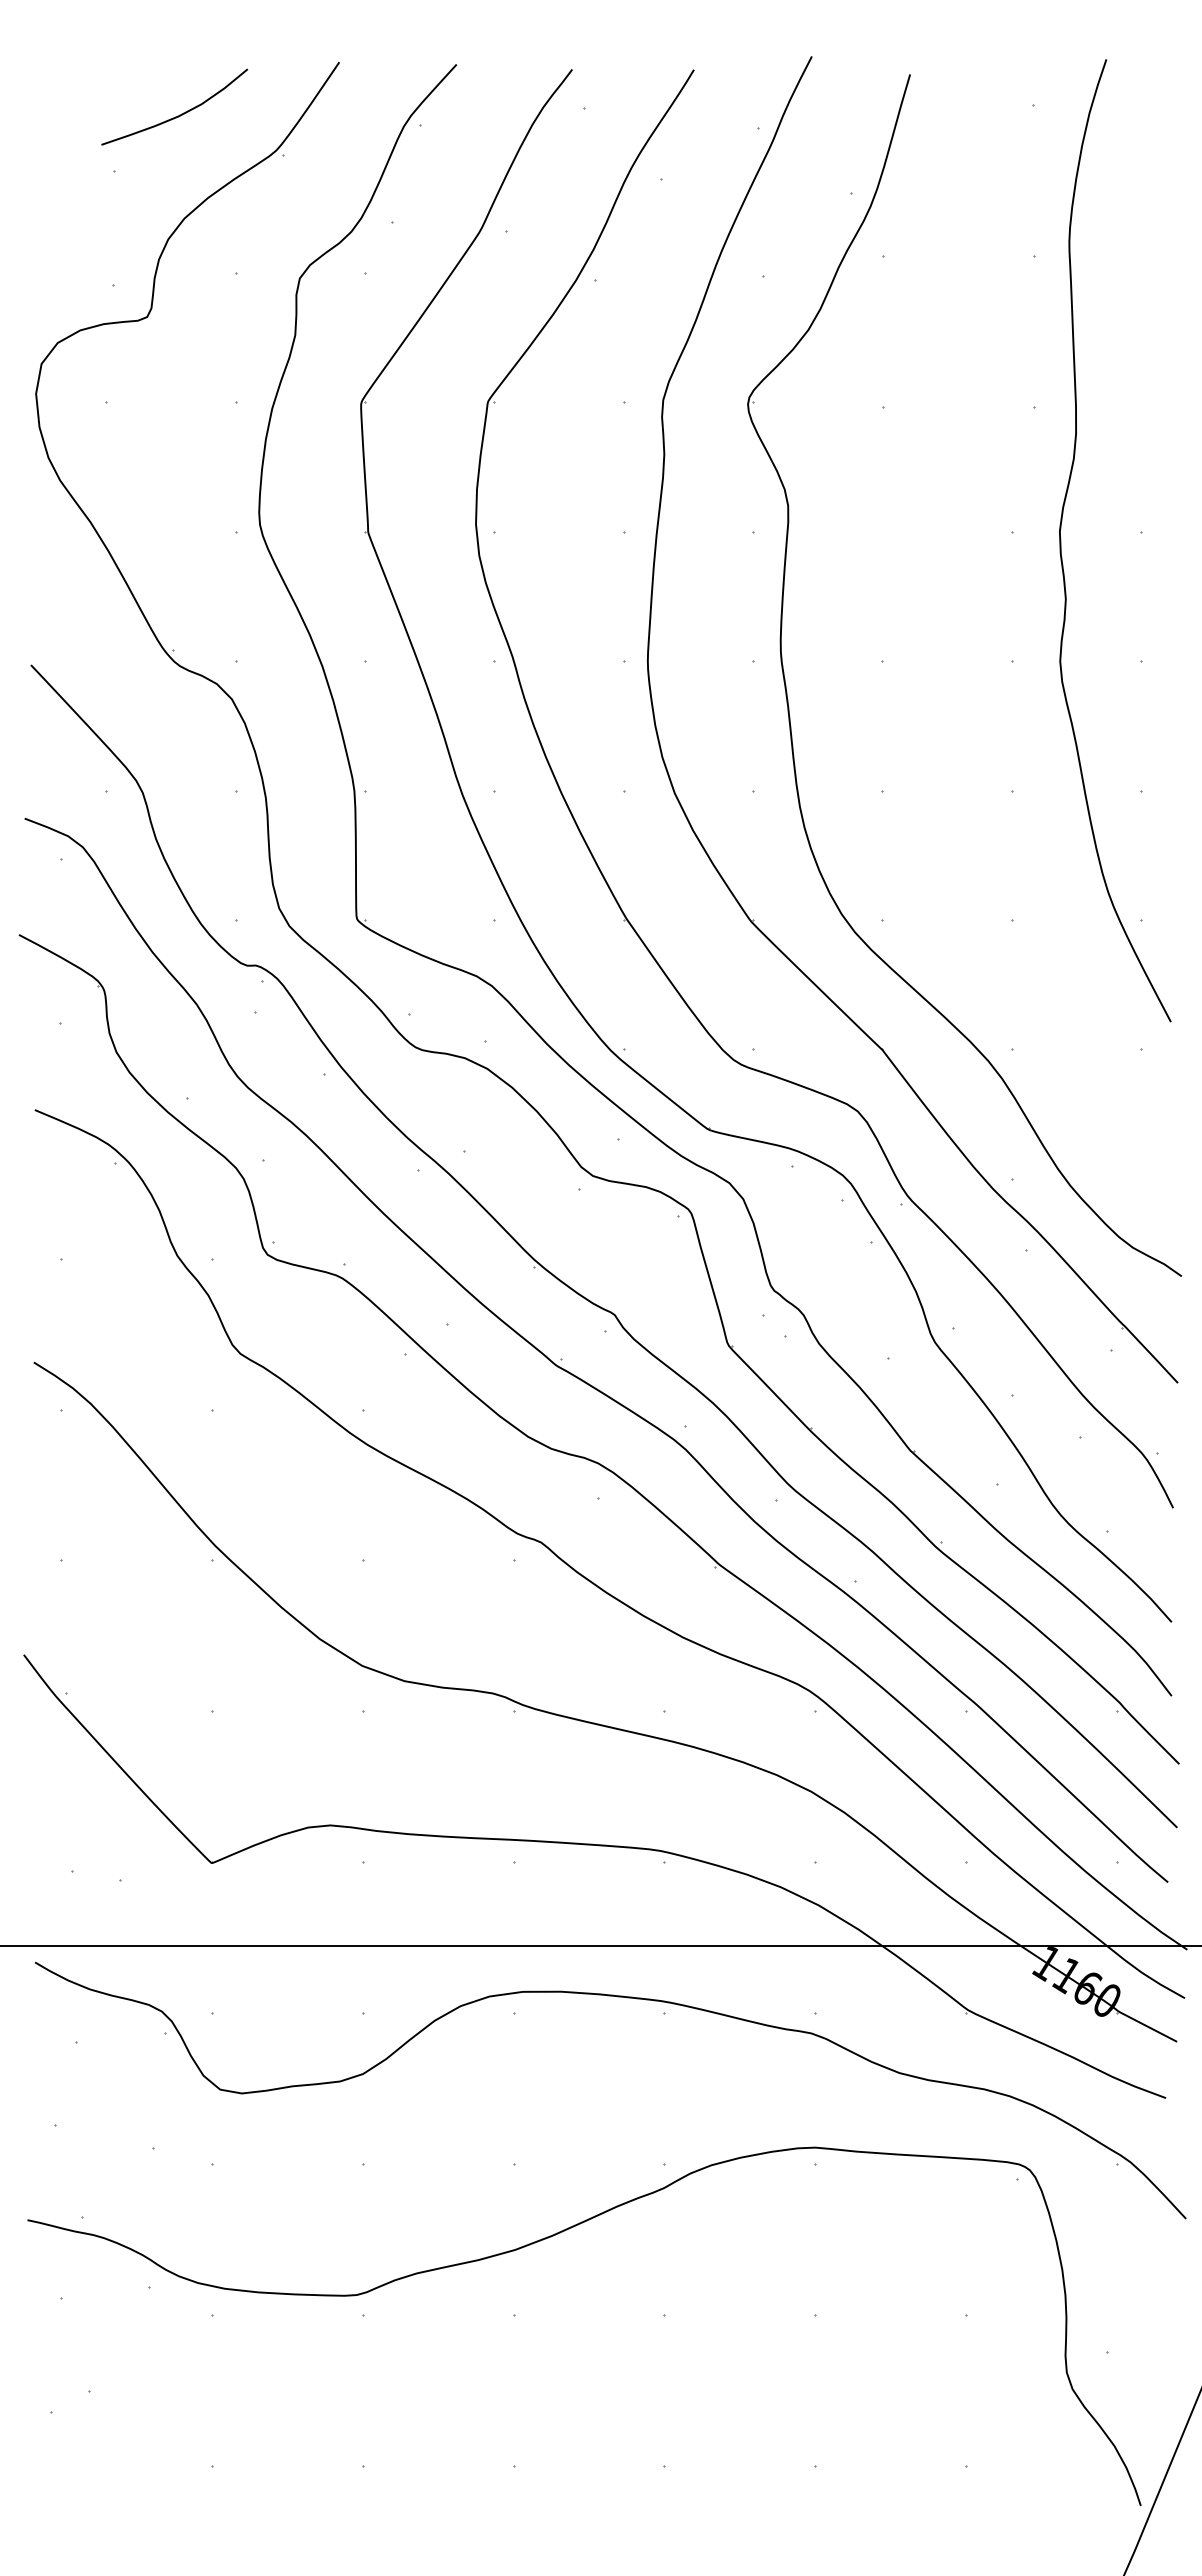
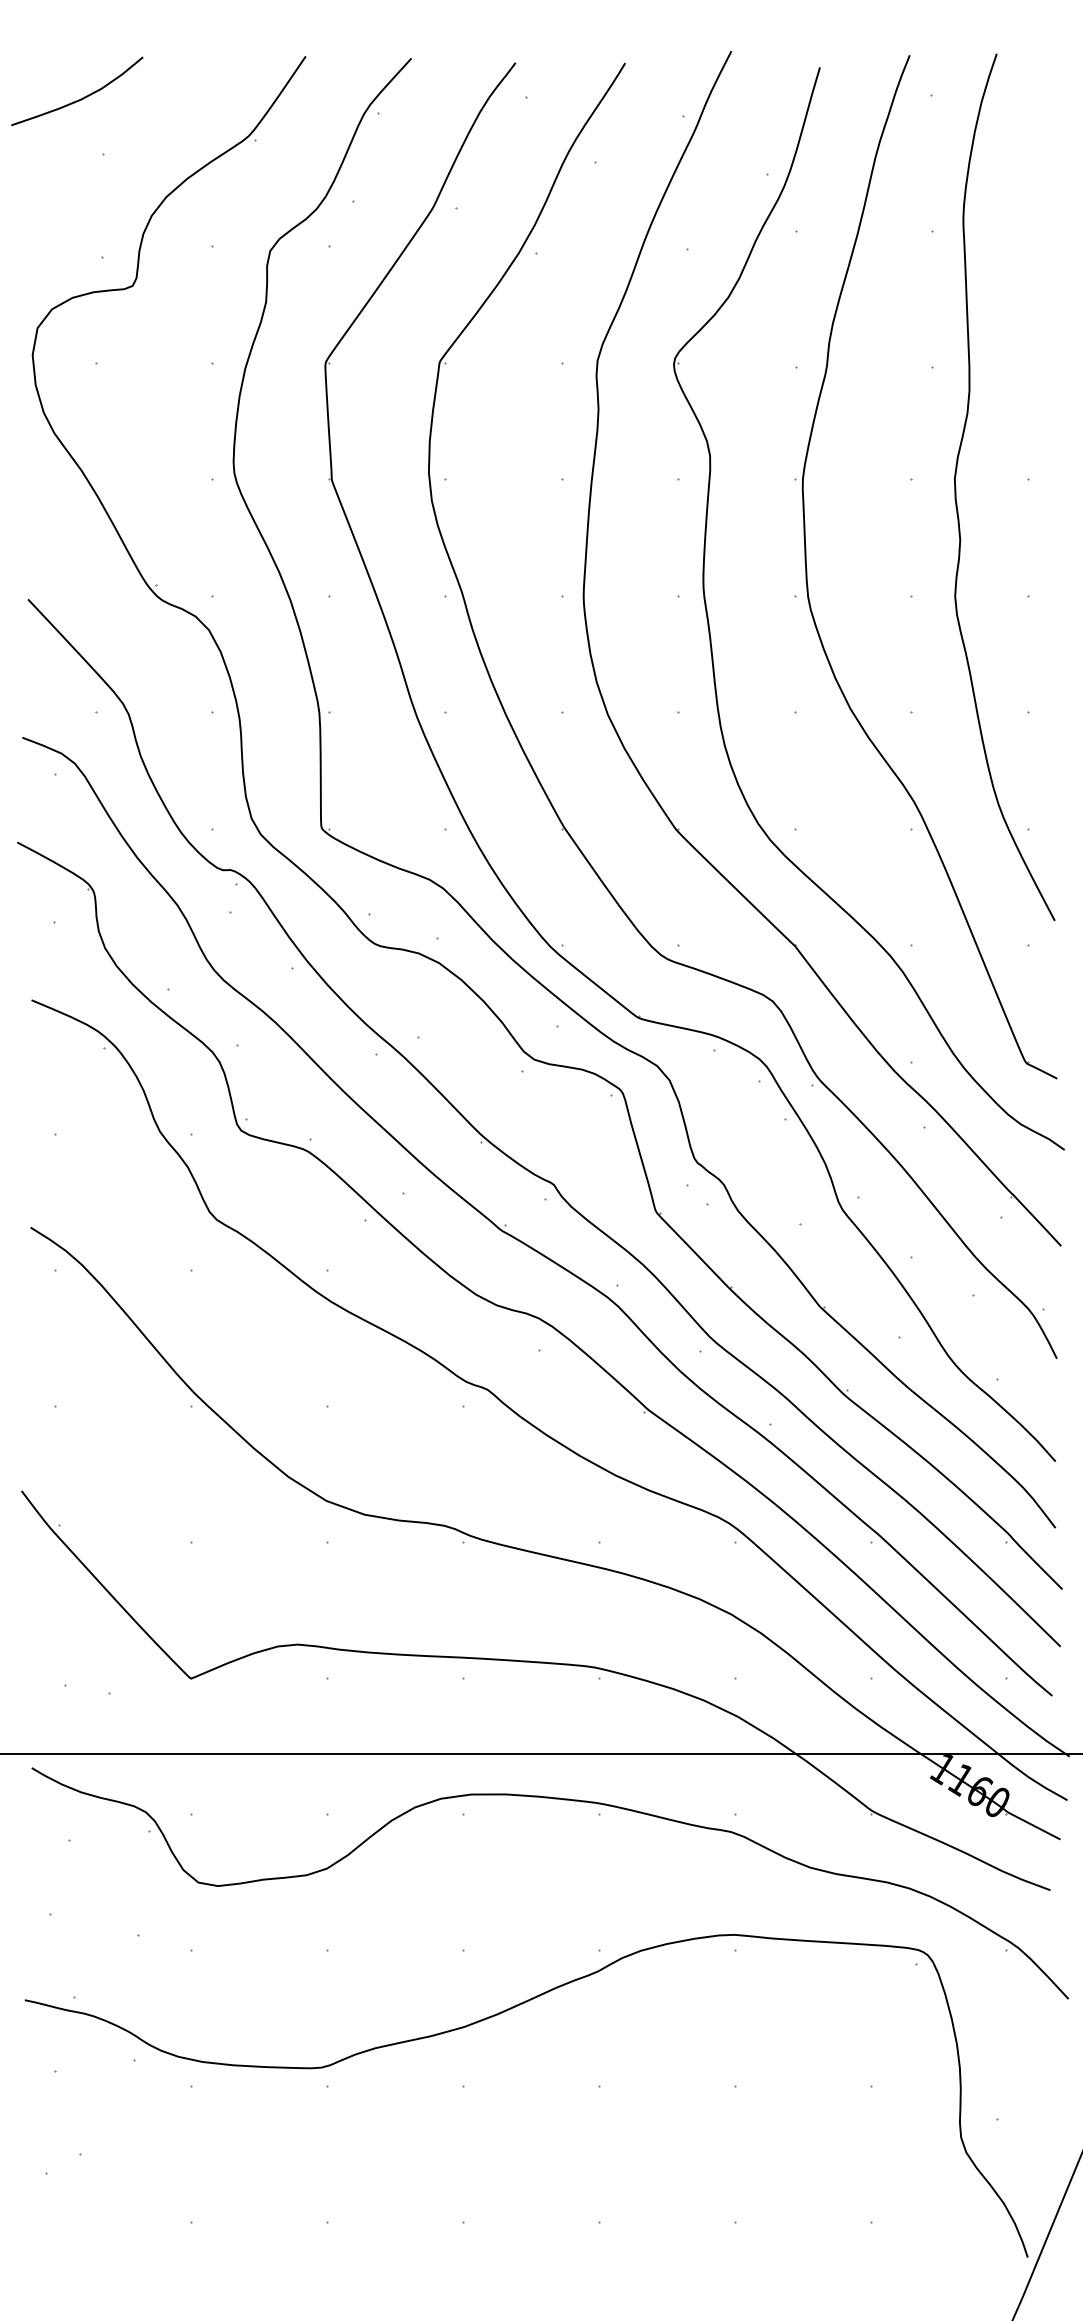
curve: (179, 114) -> (81, 98), moved
part: (896, 638) -> (807, 575), added

